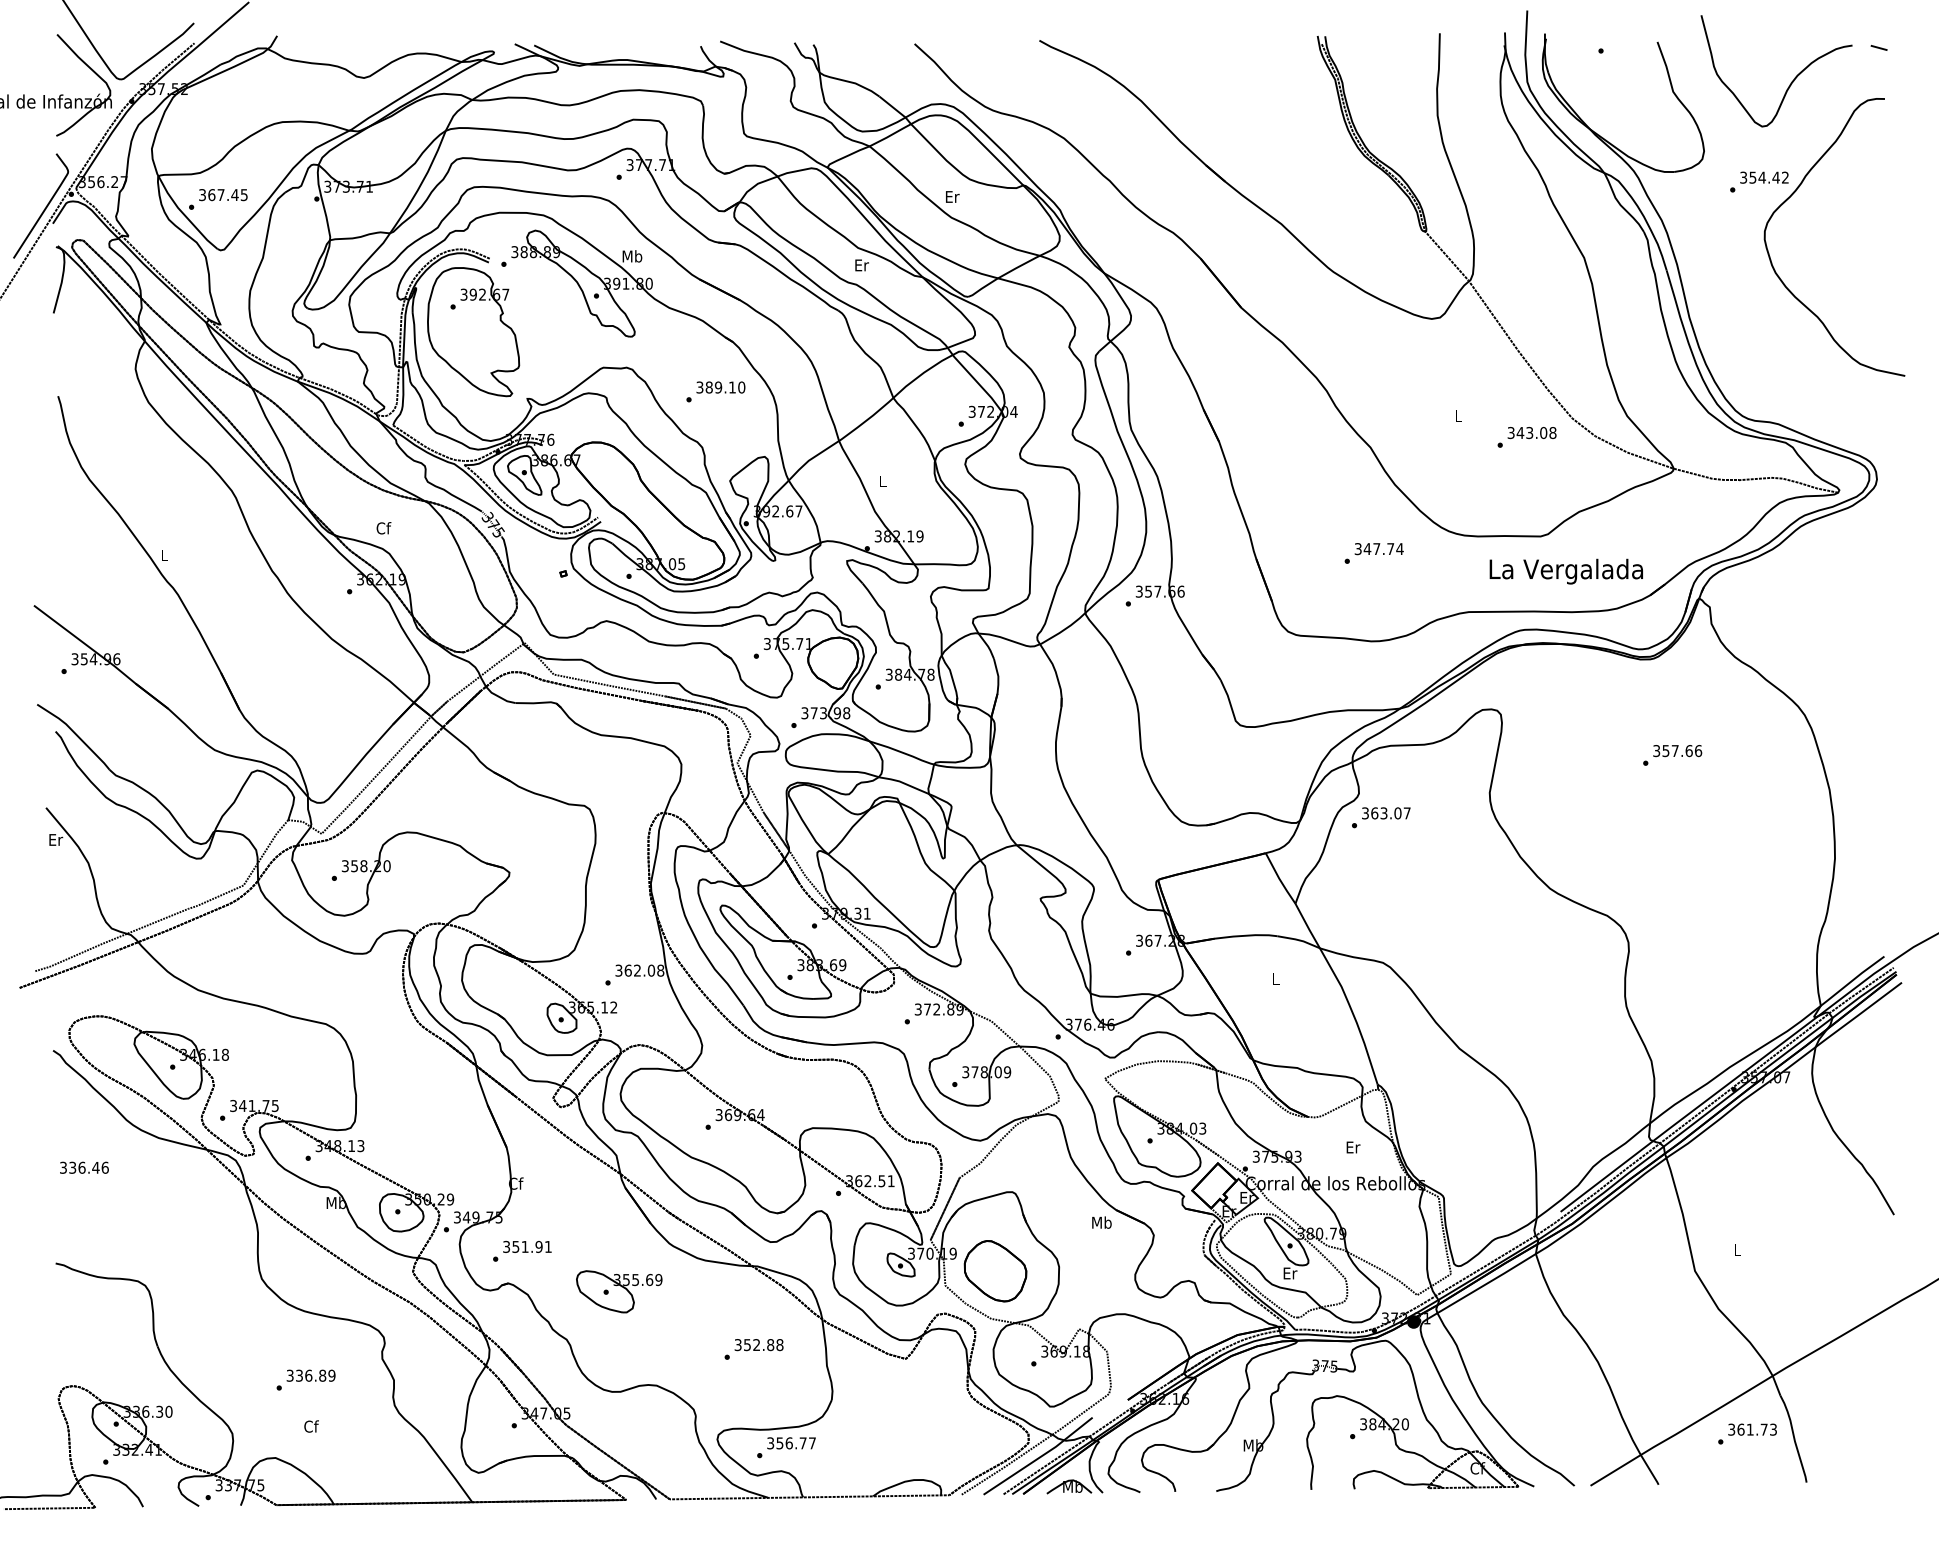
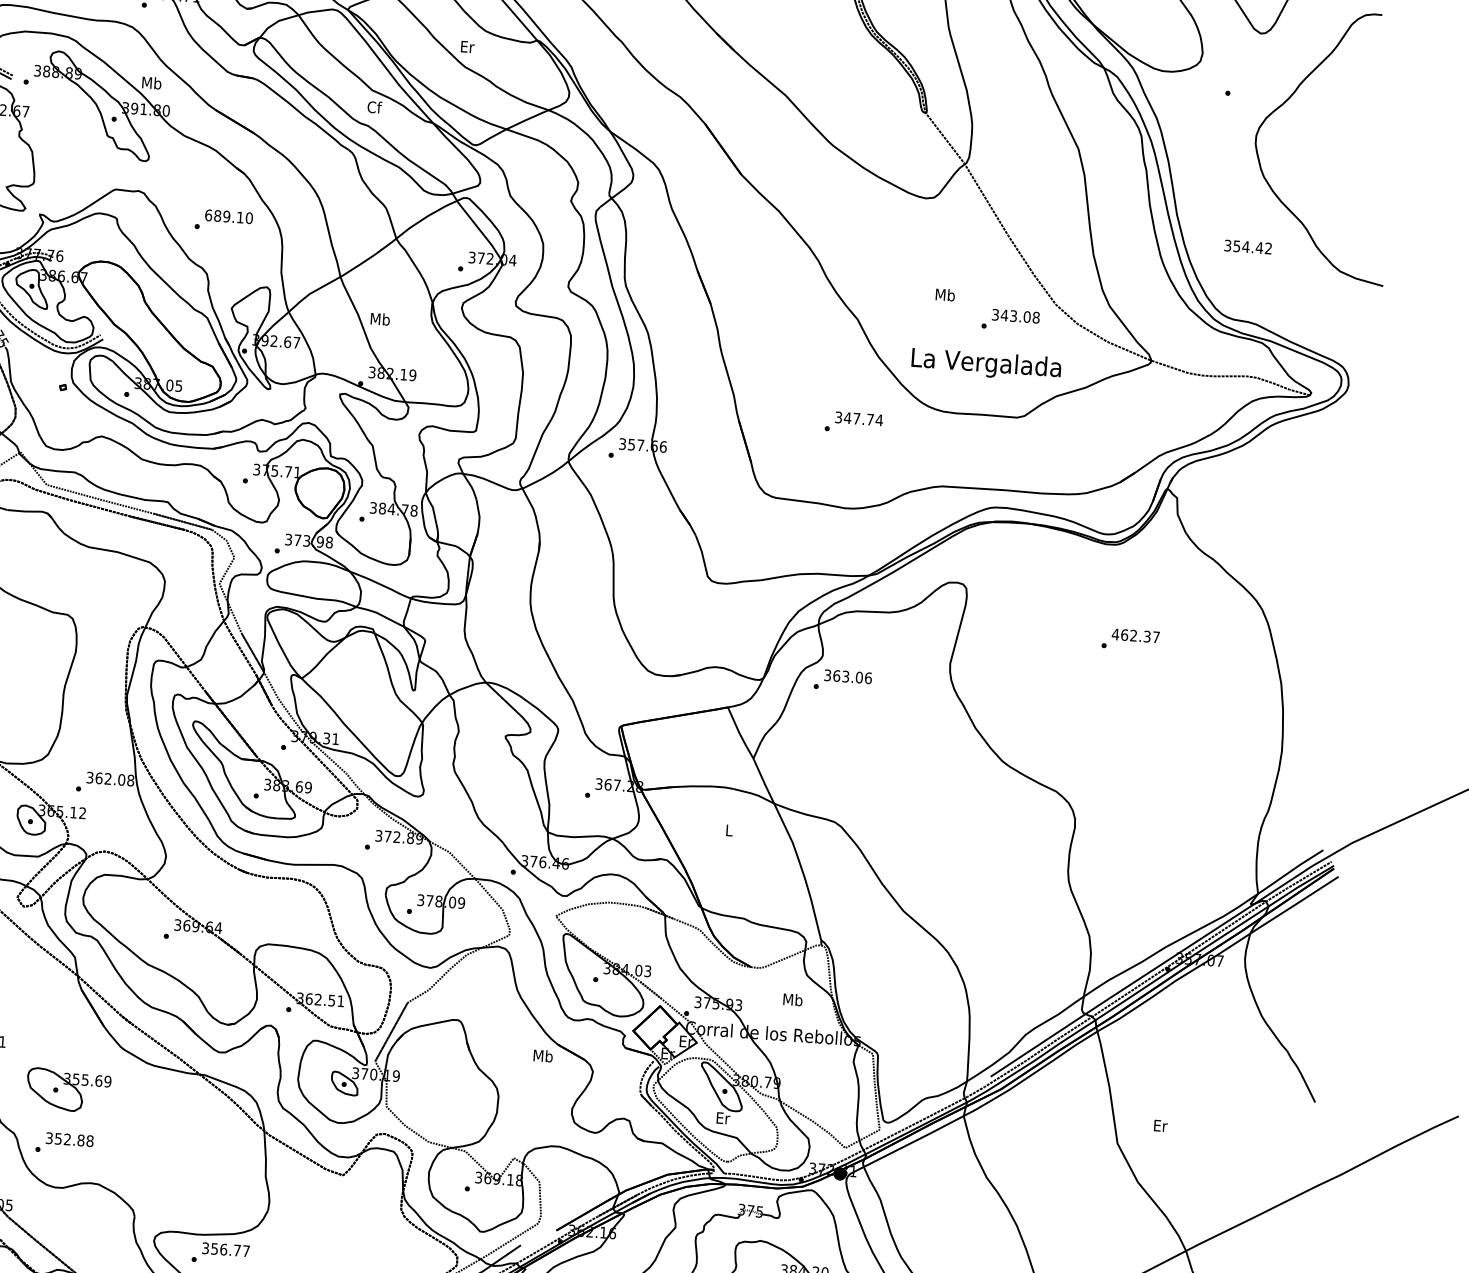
text: (1764, 177) -> (1248, 246), moved
text: (861, 265) -> (374, 107), Er -> Cf
text: (699, 387) -> (208, 215), 389.10 -> 689.10
text: (1458, 416) -> (945, 295), L -> Mb
text: (882, 481) -> (380, 319), L -> Mb
text: (1565, 571) -> (985, 364), moved
text: (1677, 751) -> (1135, 636), 357.66 -> 462.37
text: (1406, 813) -> (867, 678), 363.07 -> 363.06
text: (1352, 1147) -> (792, 999), Er -> Mb
text: (1737, 1249) -> (1160, 1125), L -> Er
part: (995, 1271) -> (436, 1096), removed
text: (753, 1349) -> (64, 1143), moved

